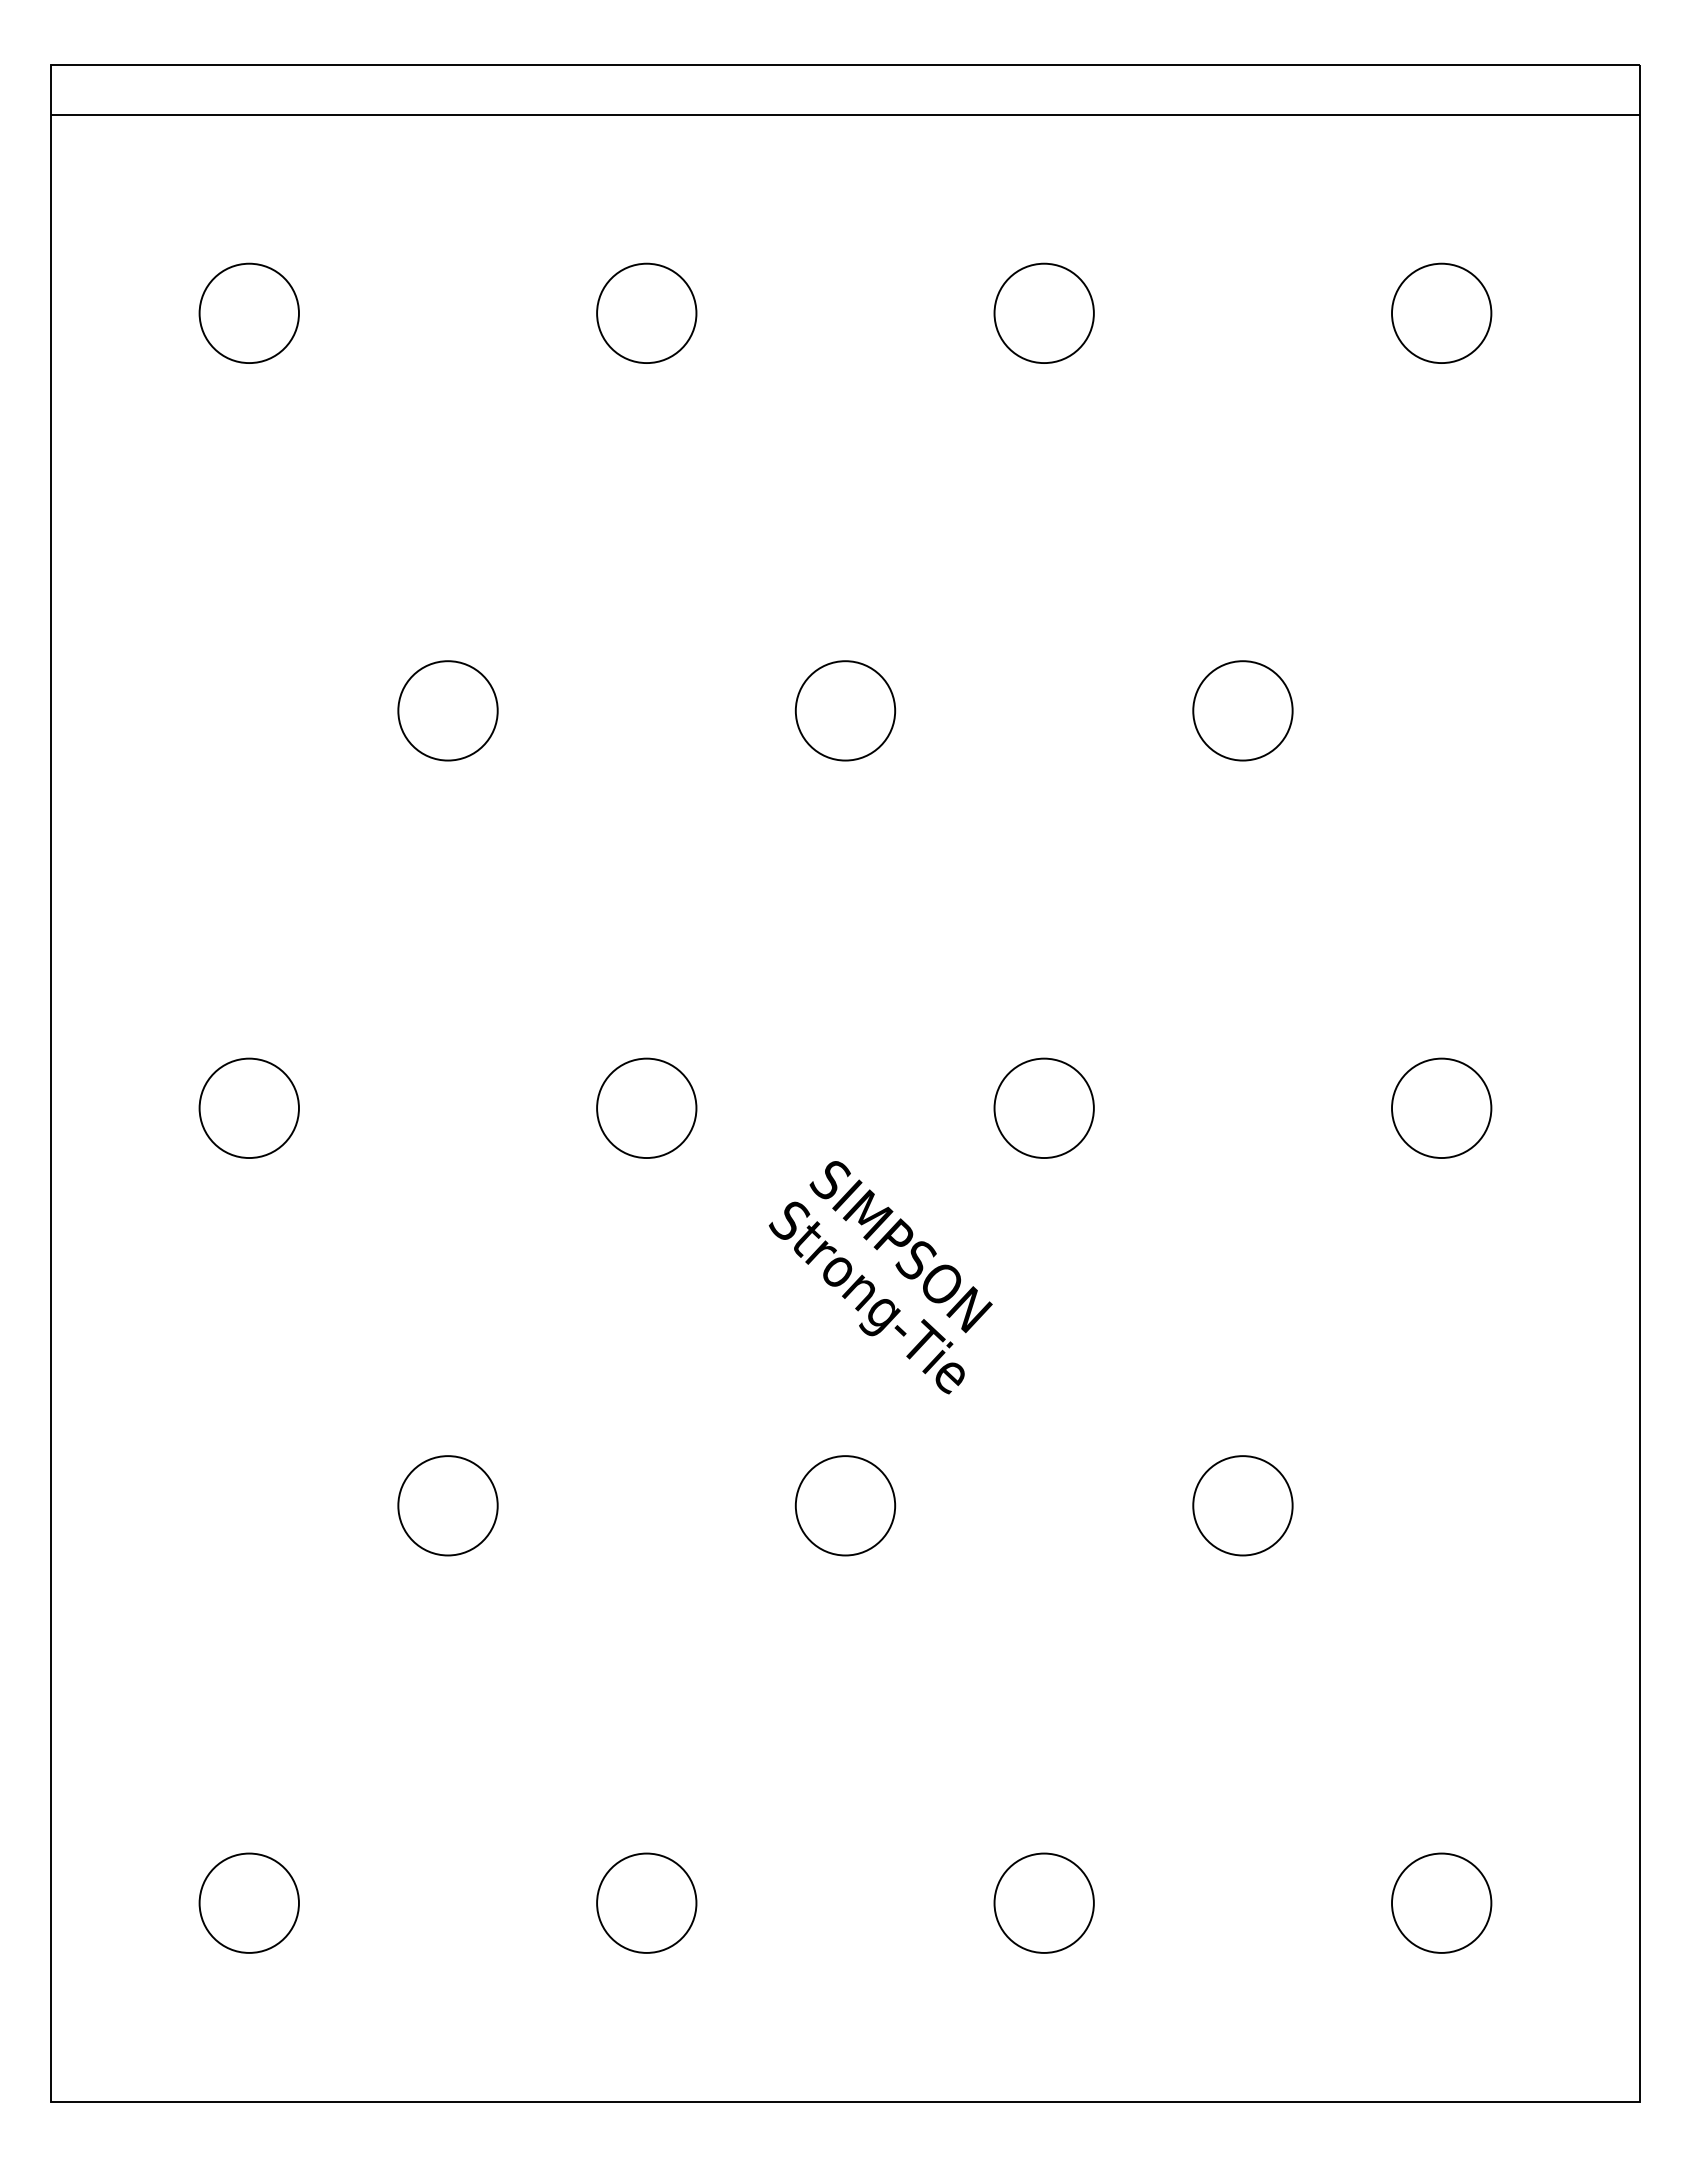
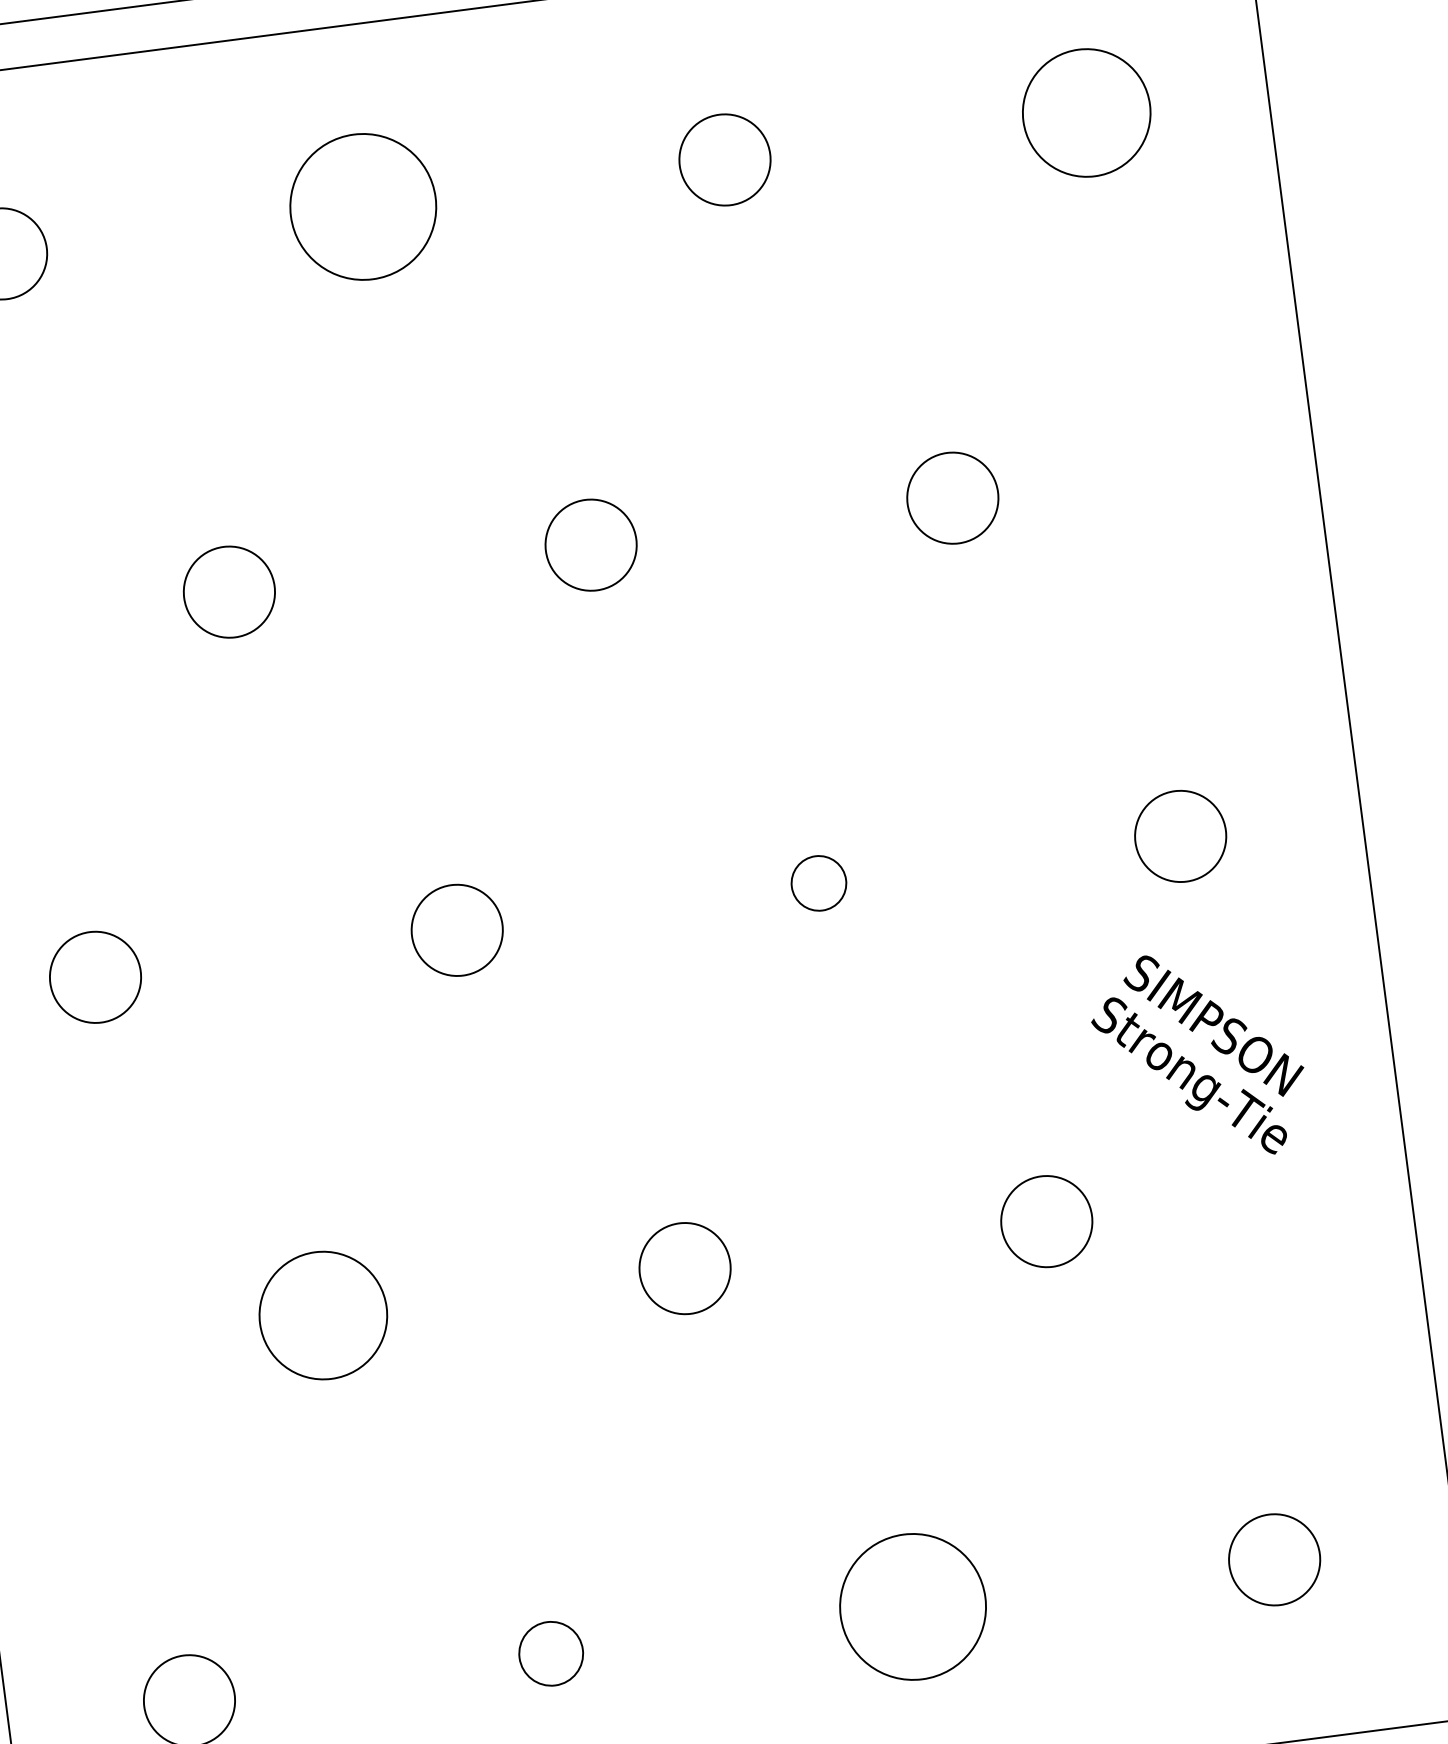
circle: (646, 313) -> (363, 207), size x1.6
circle: (1441, 313) -> (1086, 113), size x1.4
circle: (1043, 1108) -> (818, 883), size x0.6
text: (880, 1277) -> (1198, 1056), moved
circle: (447, 1505) -> (322, 1315), size x1.4
circle: (646, 1902) -> (550, 1653), size x0.7
circle: (1043, 1902) -> (912, 1606), size x1.6

